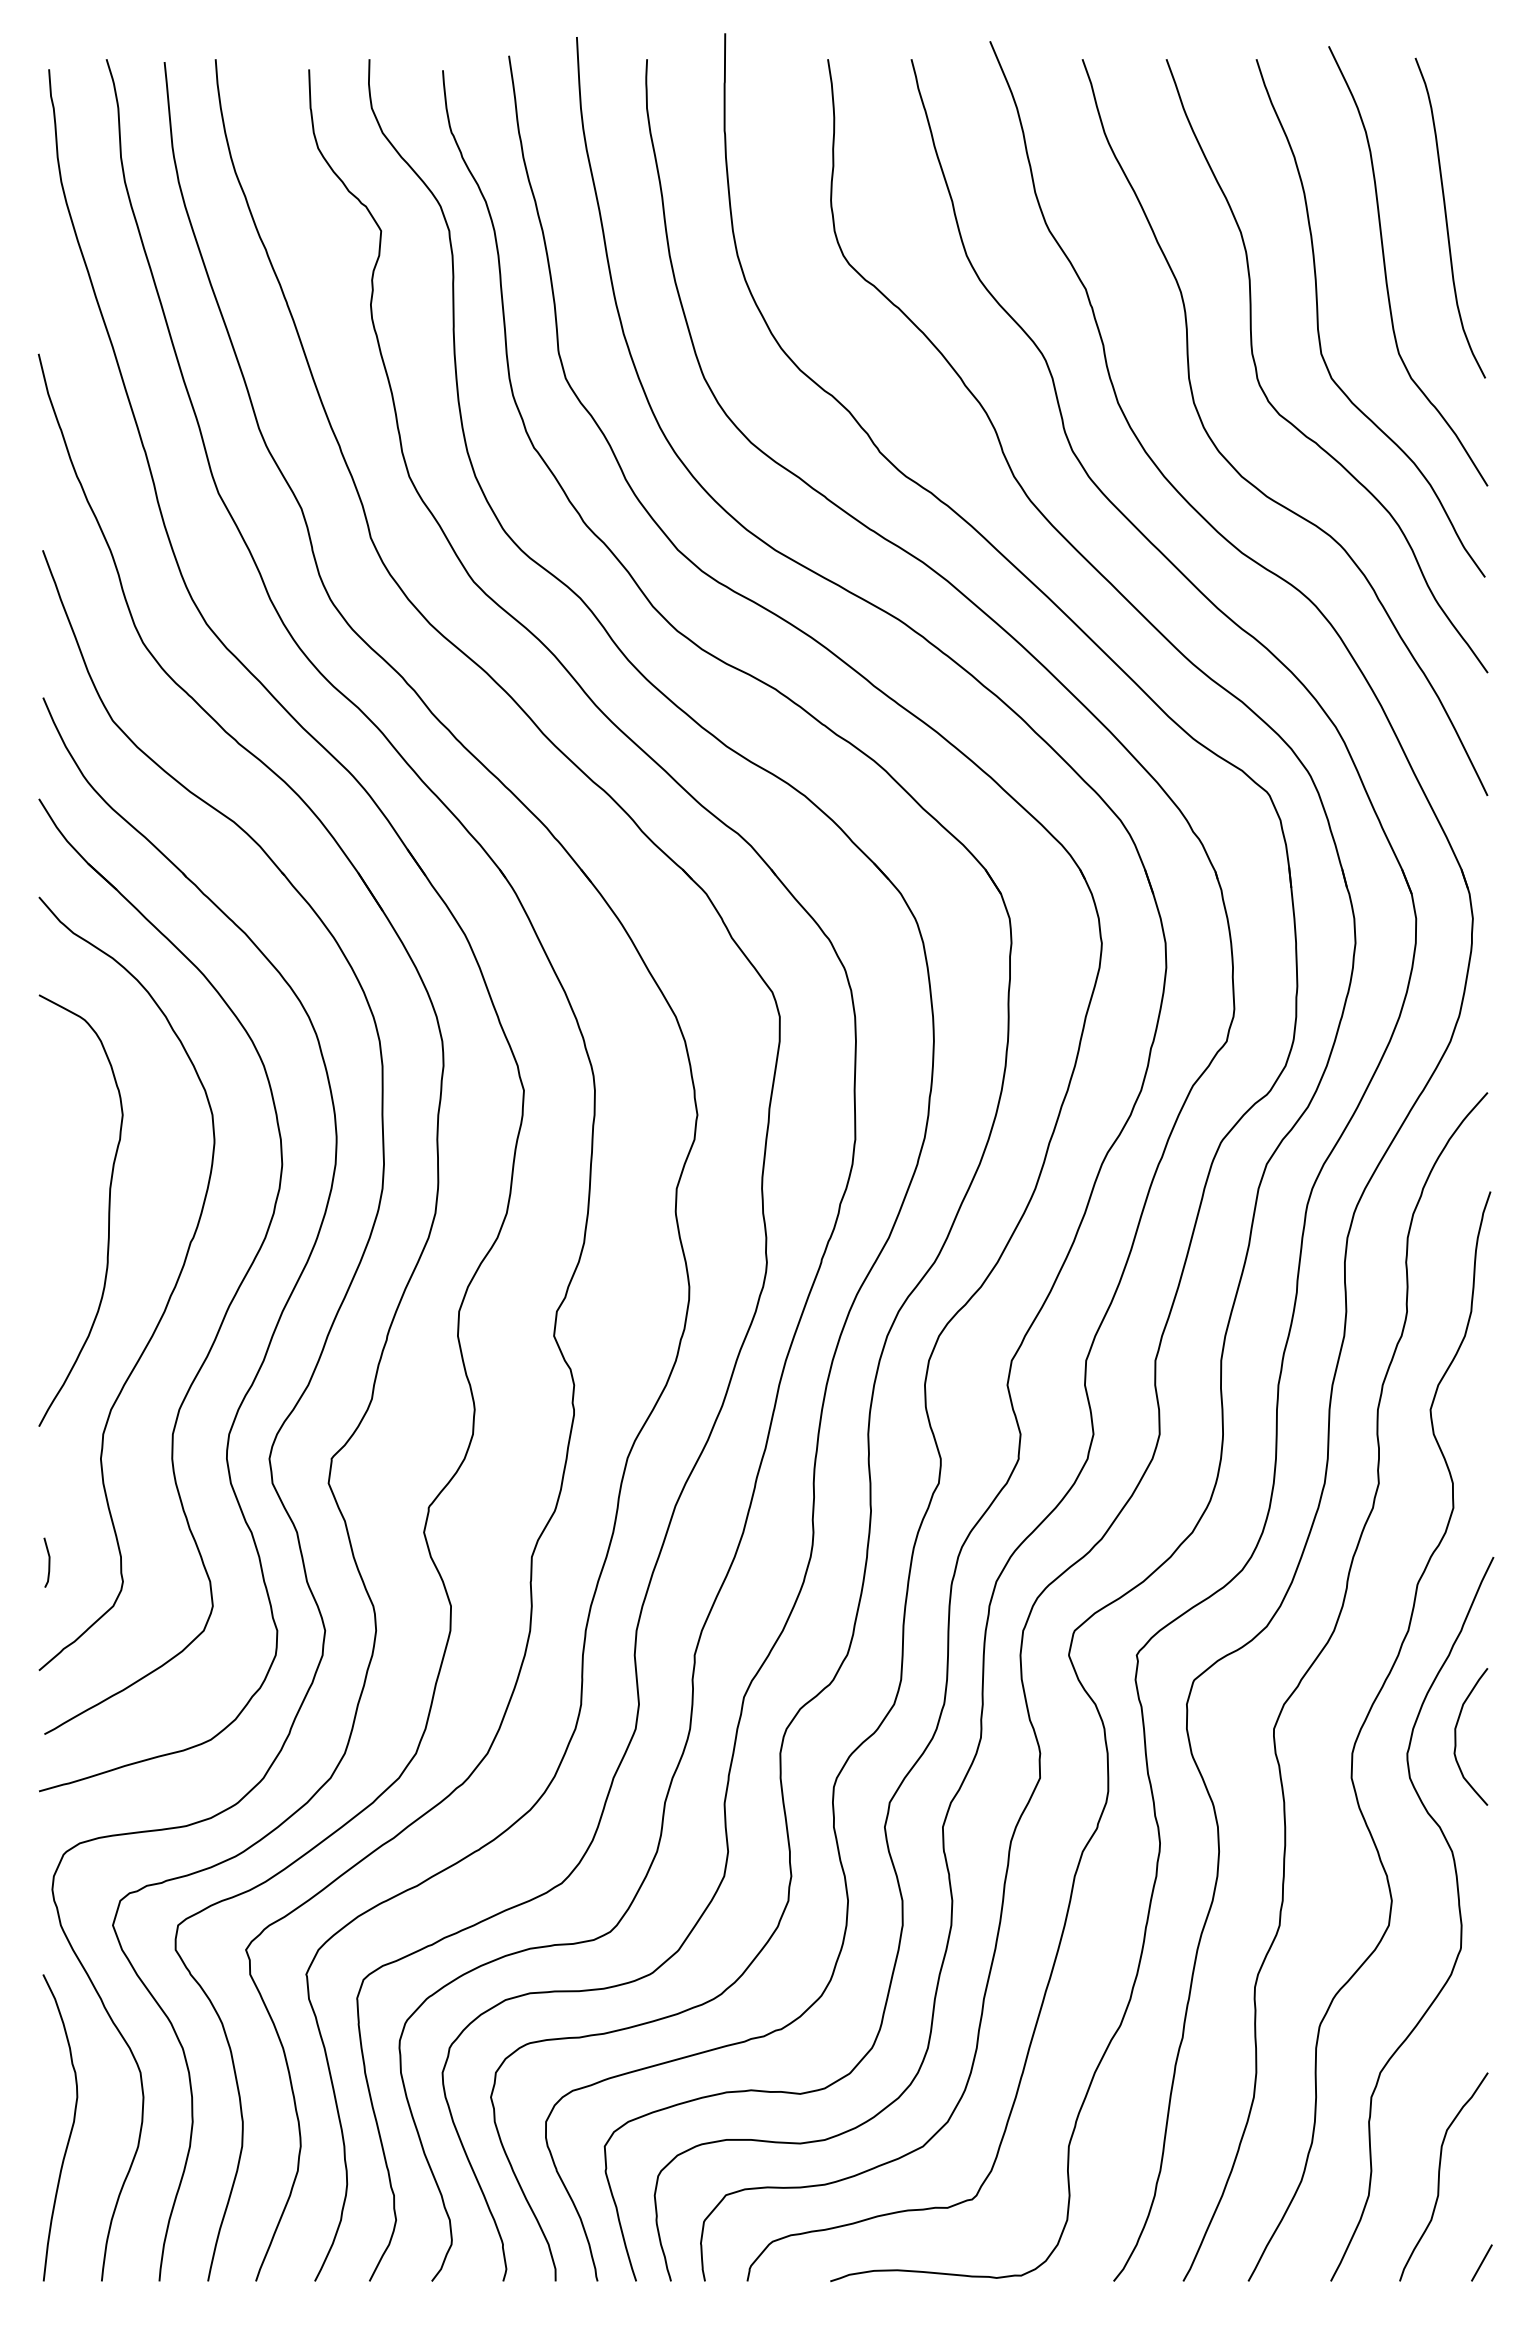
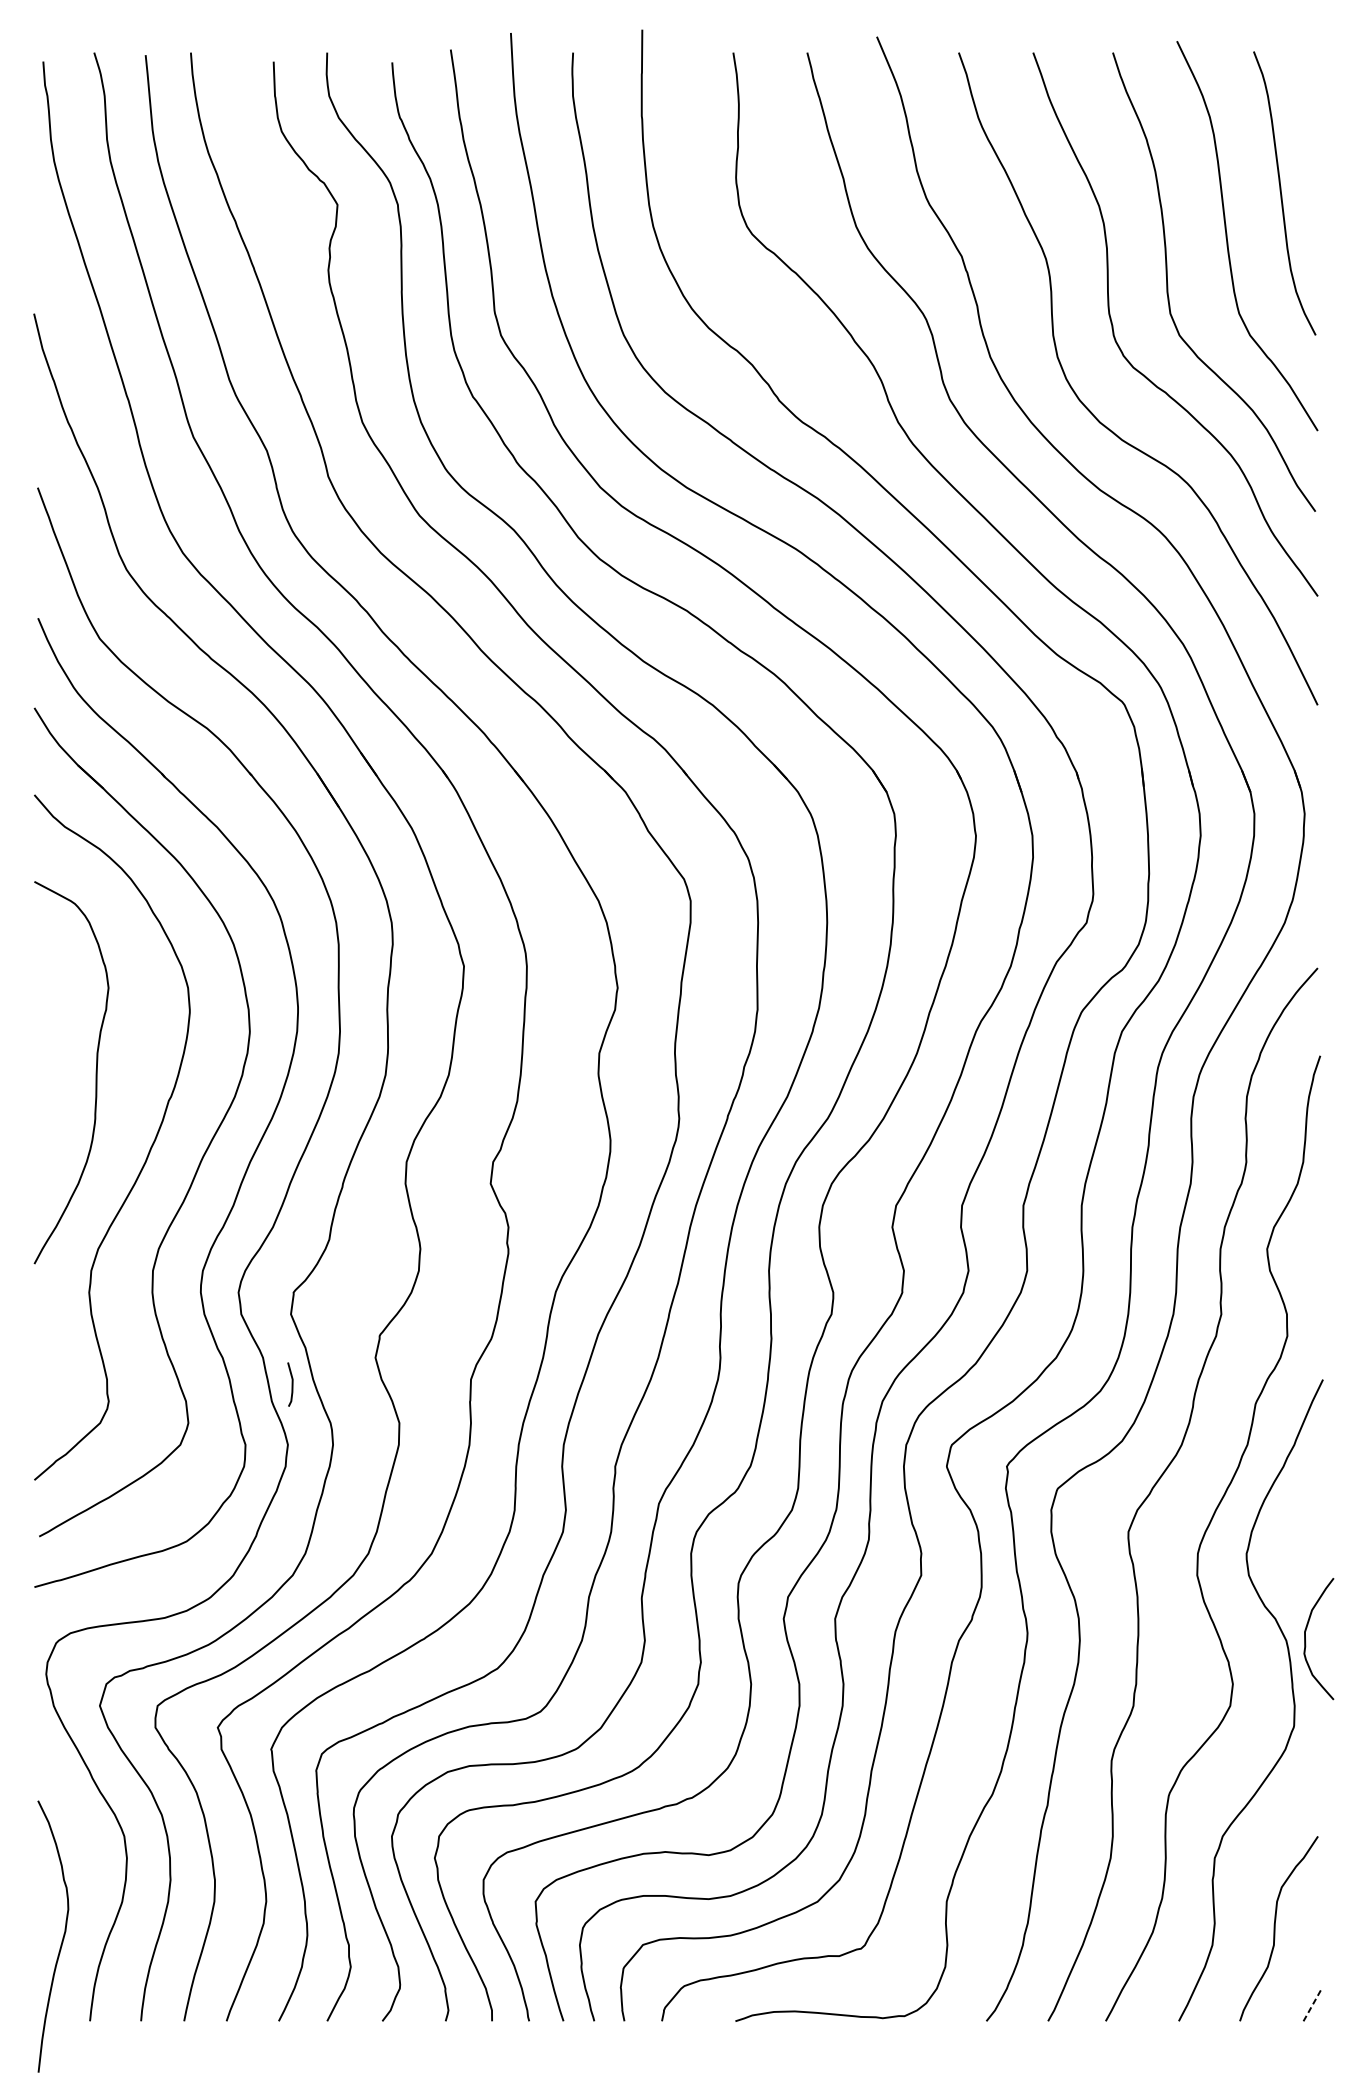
line: (48, 1562) -> (291, 1384), moved
curve: (1456, 1736) -> (1306, 1638), moved
curve: (70, 2130) -> (62, 1938), moved
line: (1482, 2262) -> (1313, 2004), solid -> dashed

